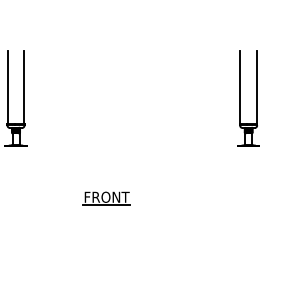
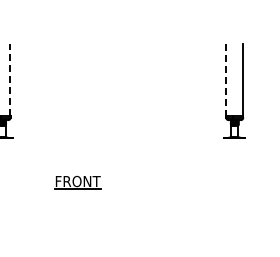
line: (24, 87) -> (10, 79), solid -> dashed
line: (240, 88) -> (226, 80), solid -> dashed
part: (106, 198) -> (77, 182), moved

